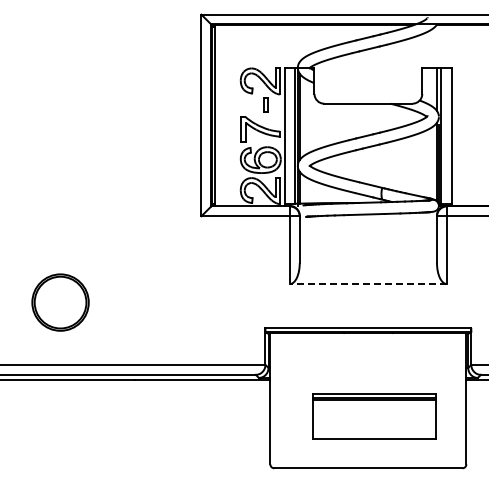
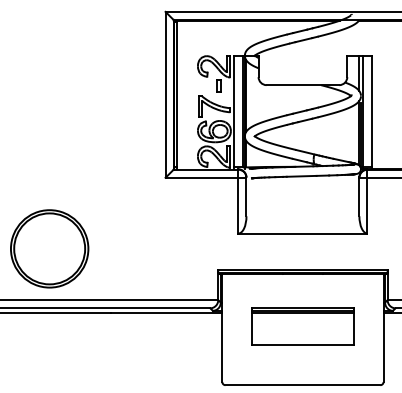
line: (367, 284) -> (302, 233), dashed -> solid
part: (60, 302) -> (49, 248), size x1.67
part: (374, 416) -> (303, 326), moved

